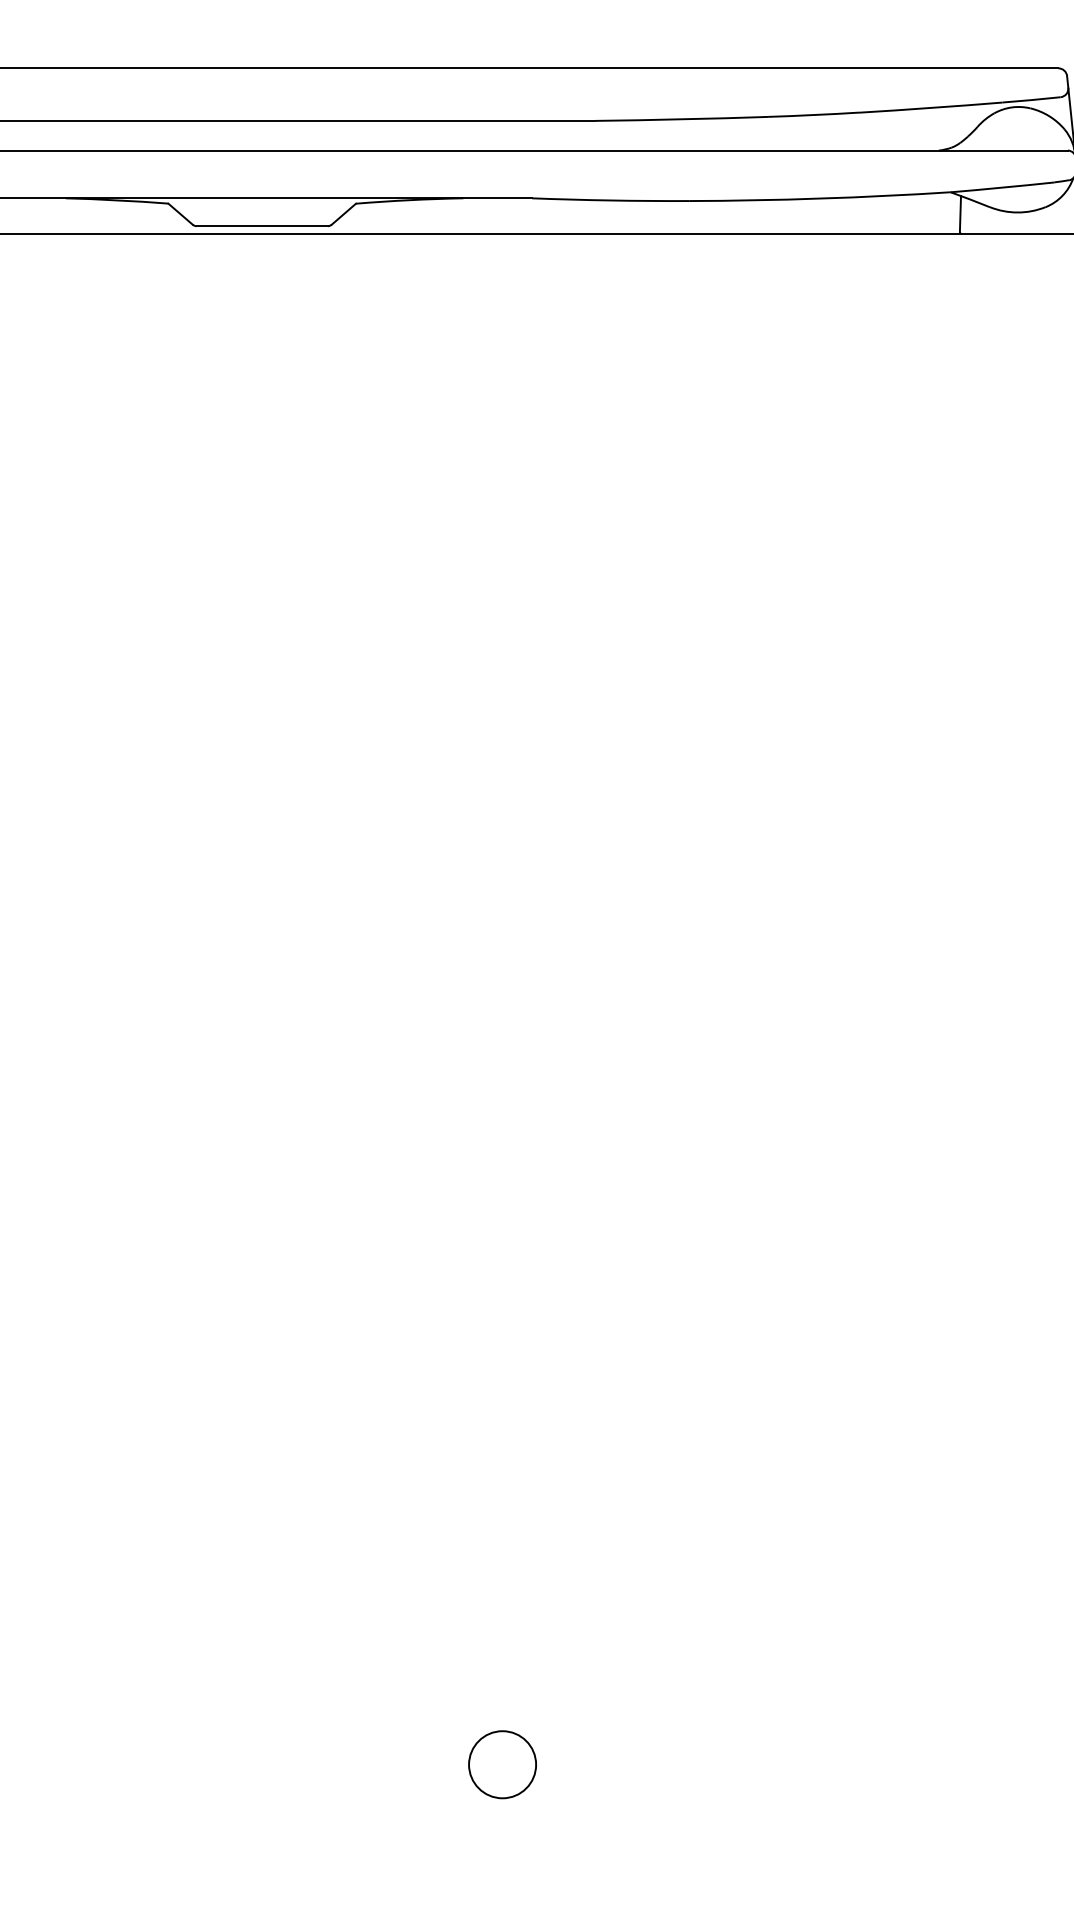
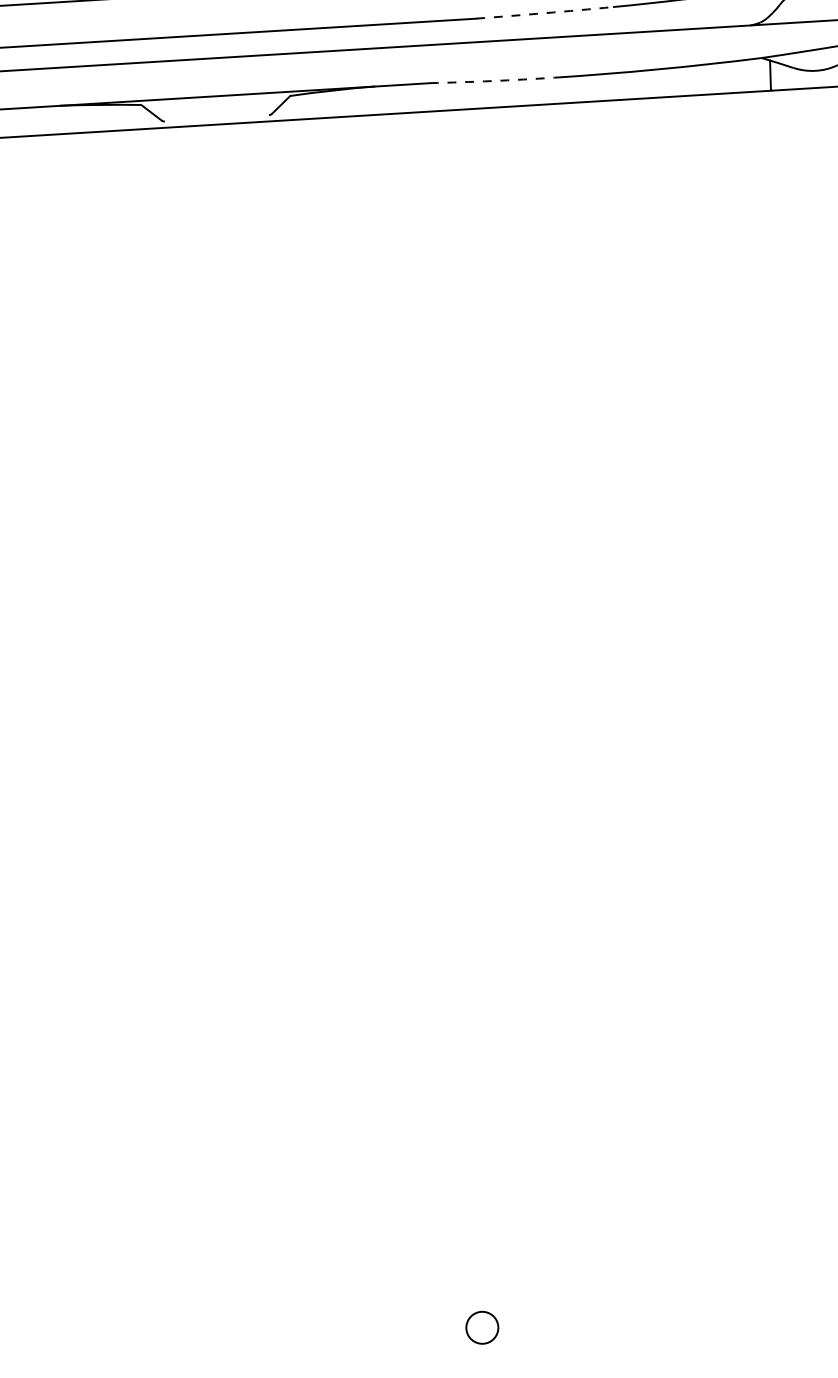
arc: (681, 119) -> (544, 13), solid -> dashed
arc: (610, 200) -> (492, 81), solid -> dashed
line: (261, 226) -> (216, 118), removed
circle: (502, 1764) -> (482, 1327), size x0.6

